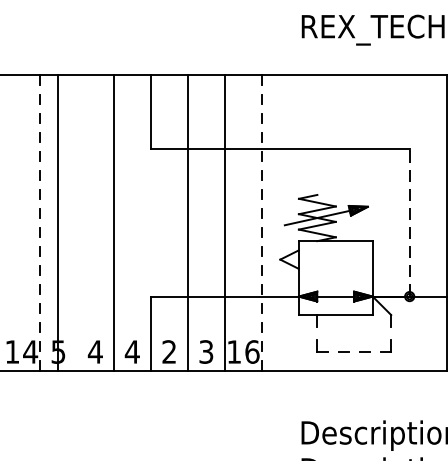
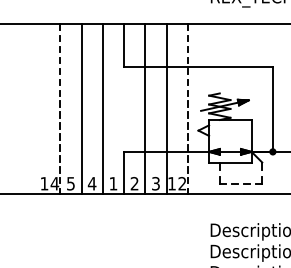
line: (57, 222) -> (81, 109), moved
line: (409, 222) -> (272, 109), dashed -> solid
text: (132, 351) -> (113, 183), 4 -> 1
text: (252, 351) -> (182, 183), 16 -> 12

